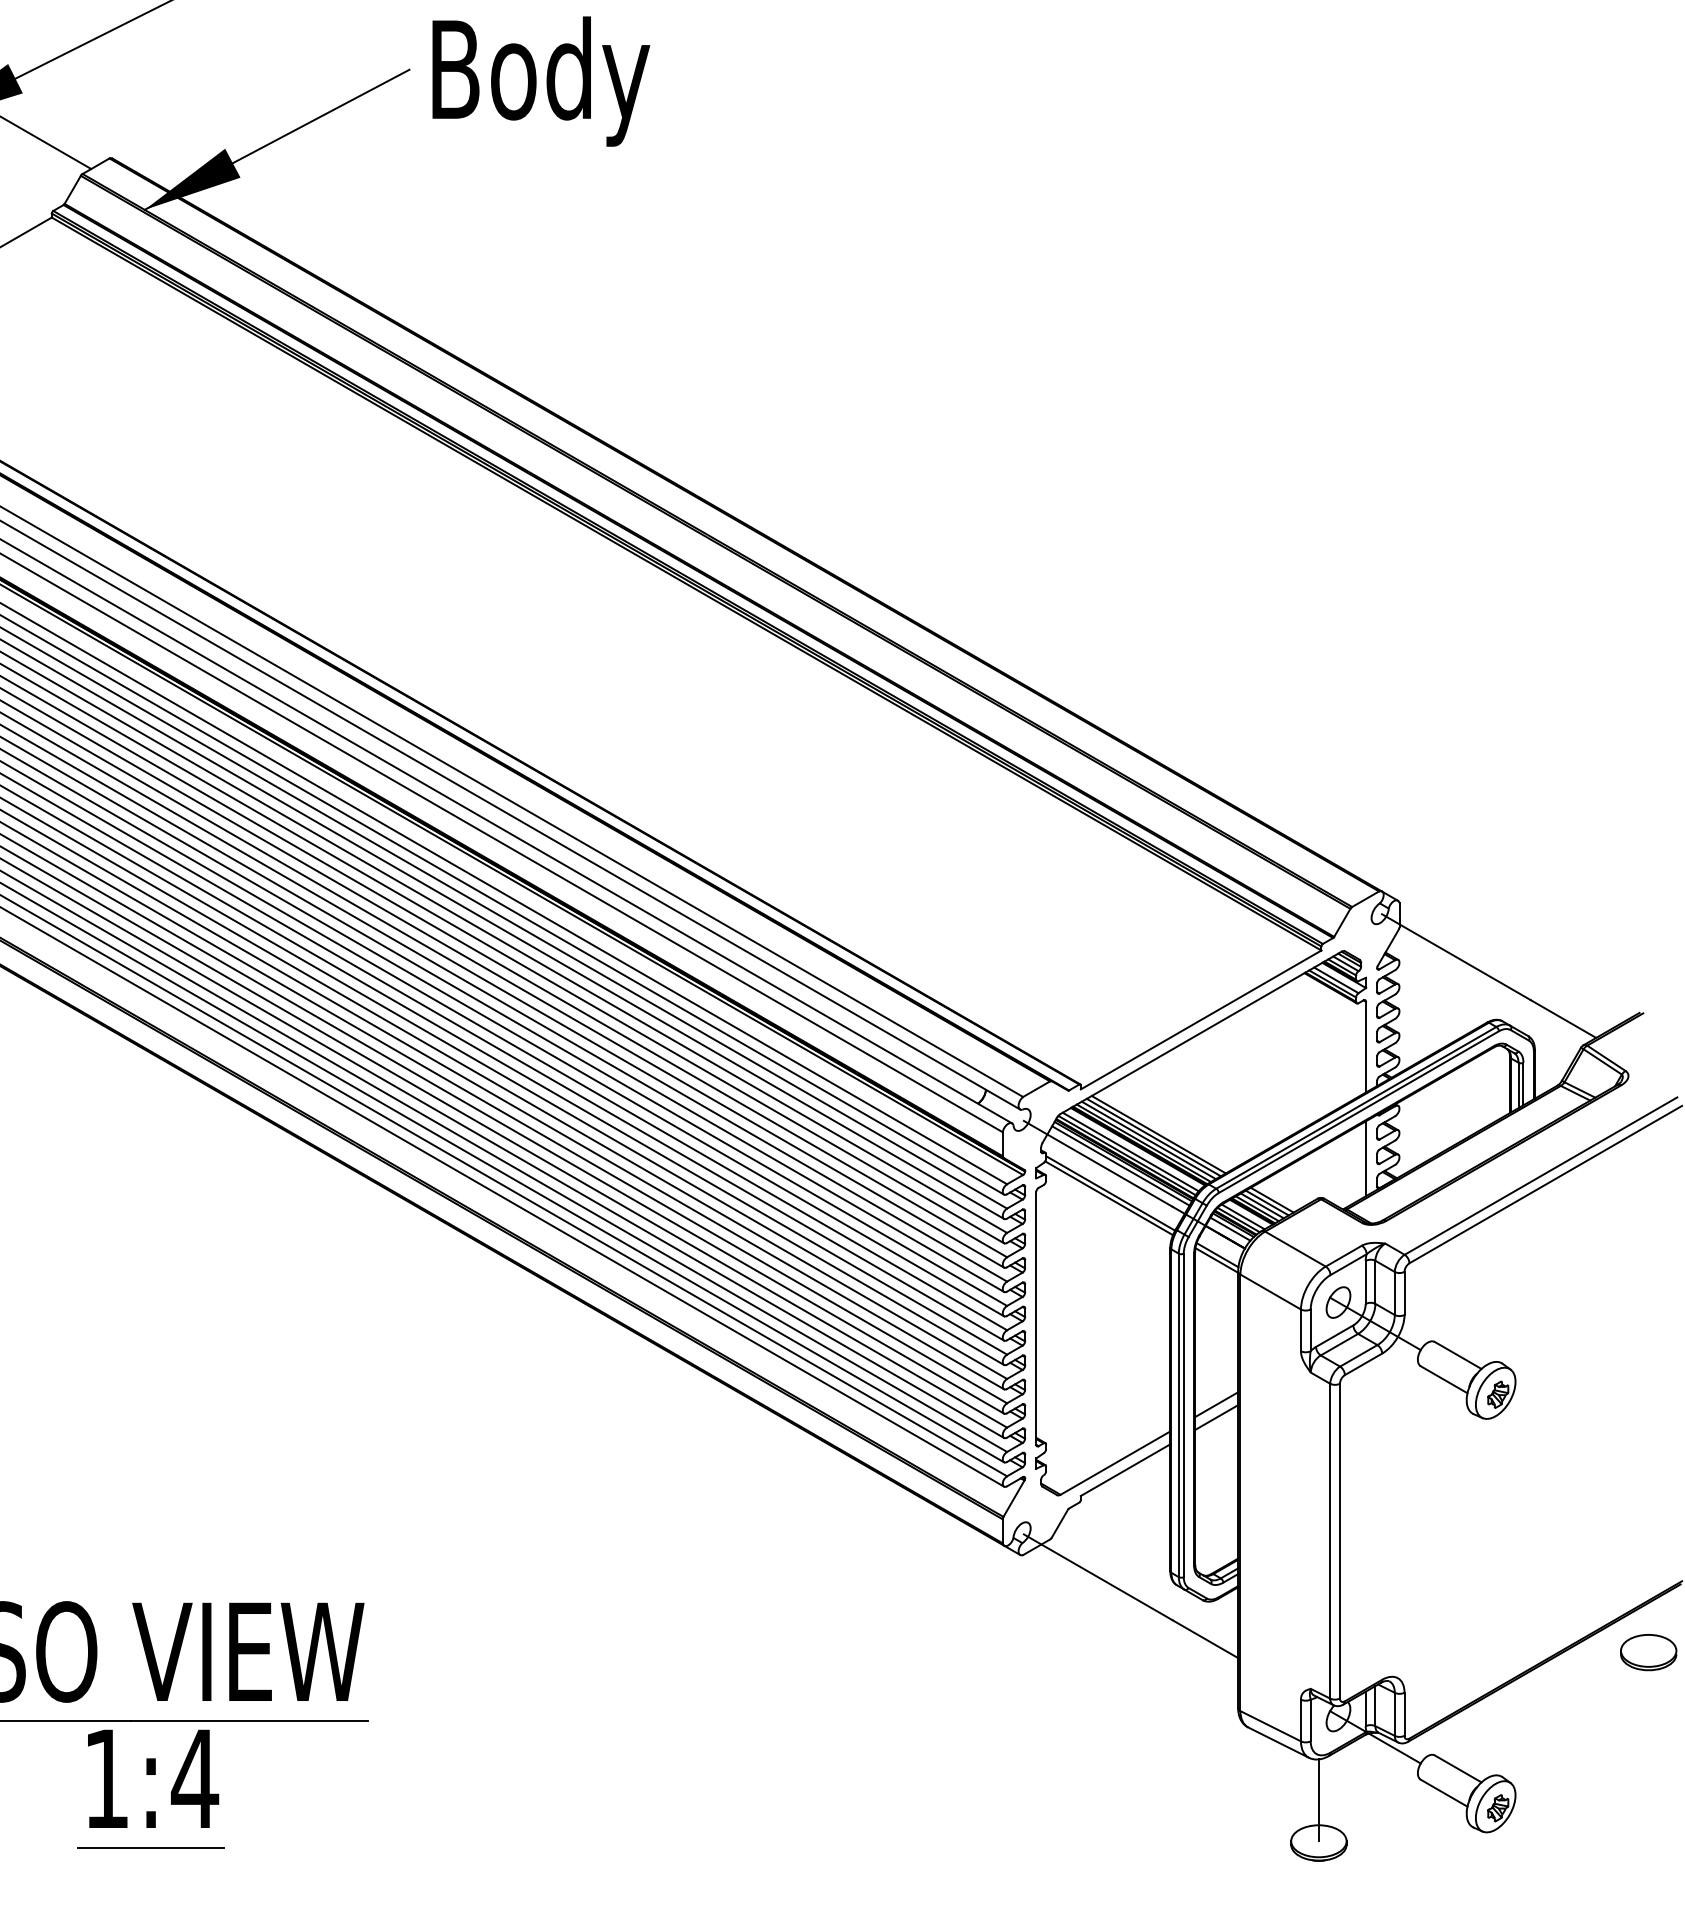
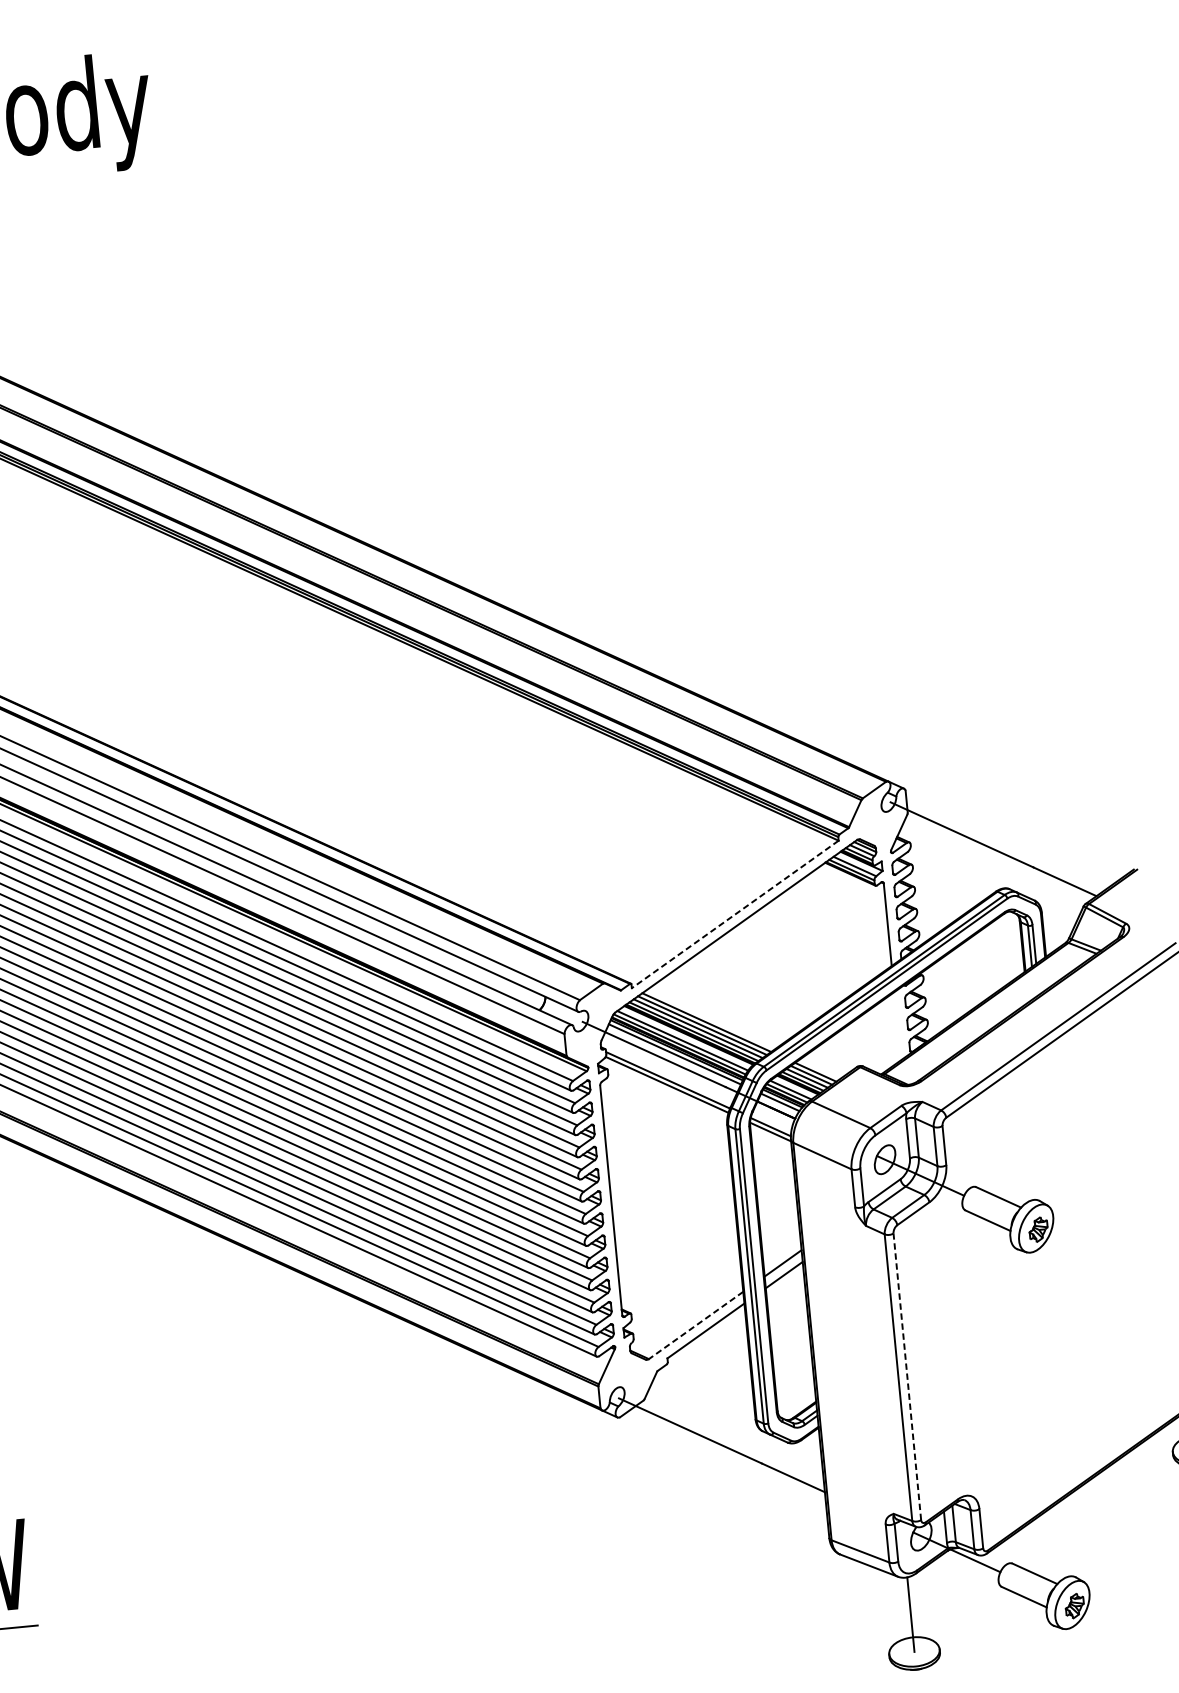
line: (1201, 1019) -> (735, 914), solid -> dashed
line: (1366, 1158) -> (897, 1026), removed
line: (1115, 1463) -> (696, 1325), solid -> dashed
line: (1339, 1540) -> (906, 1376), solid -> dashed

